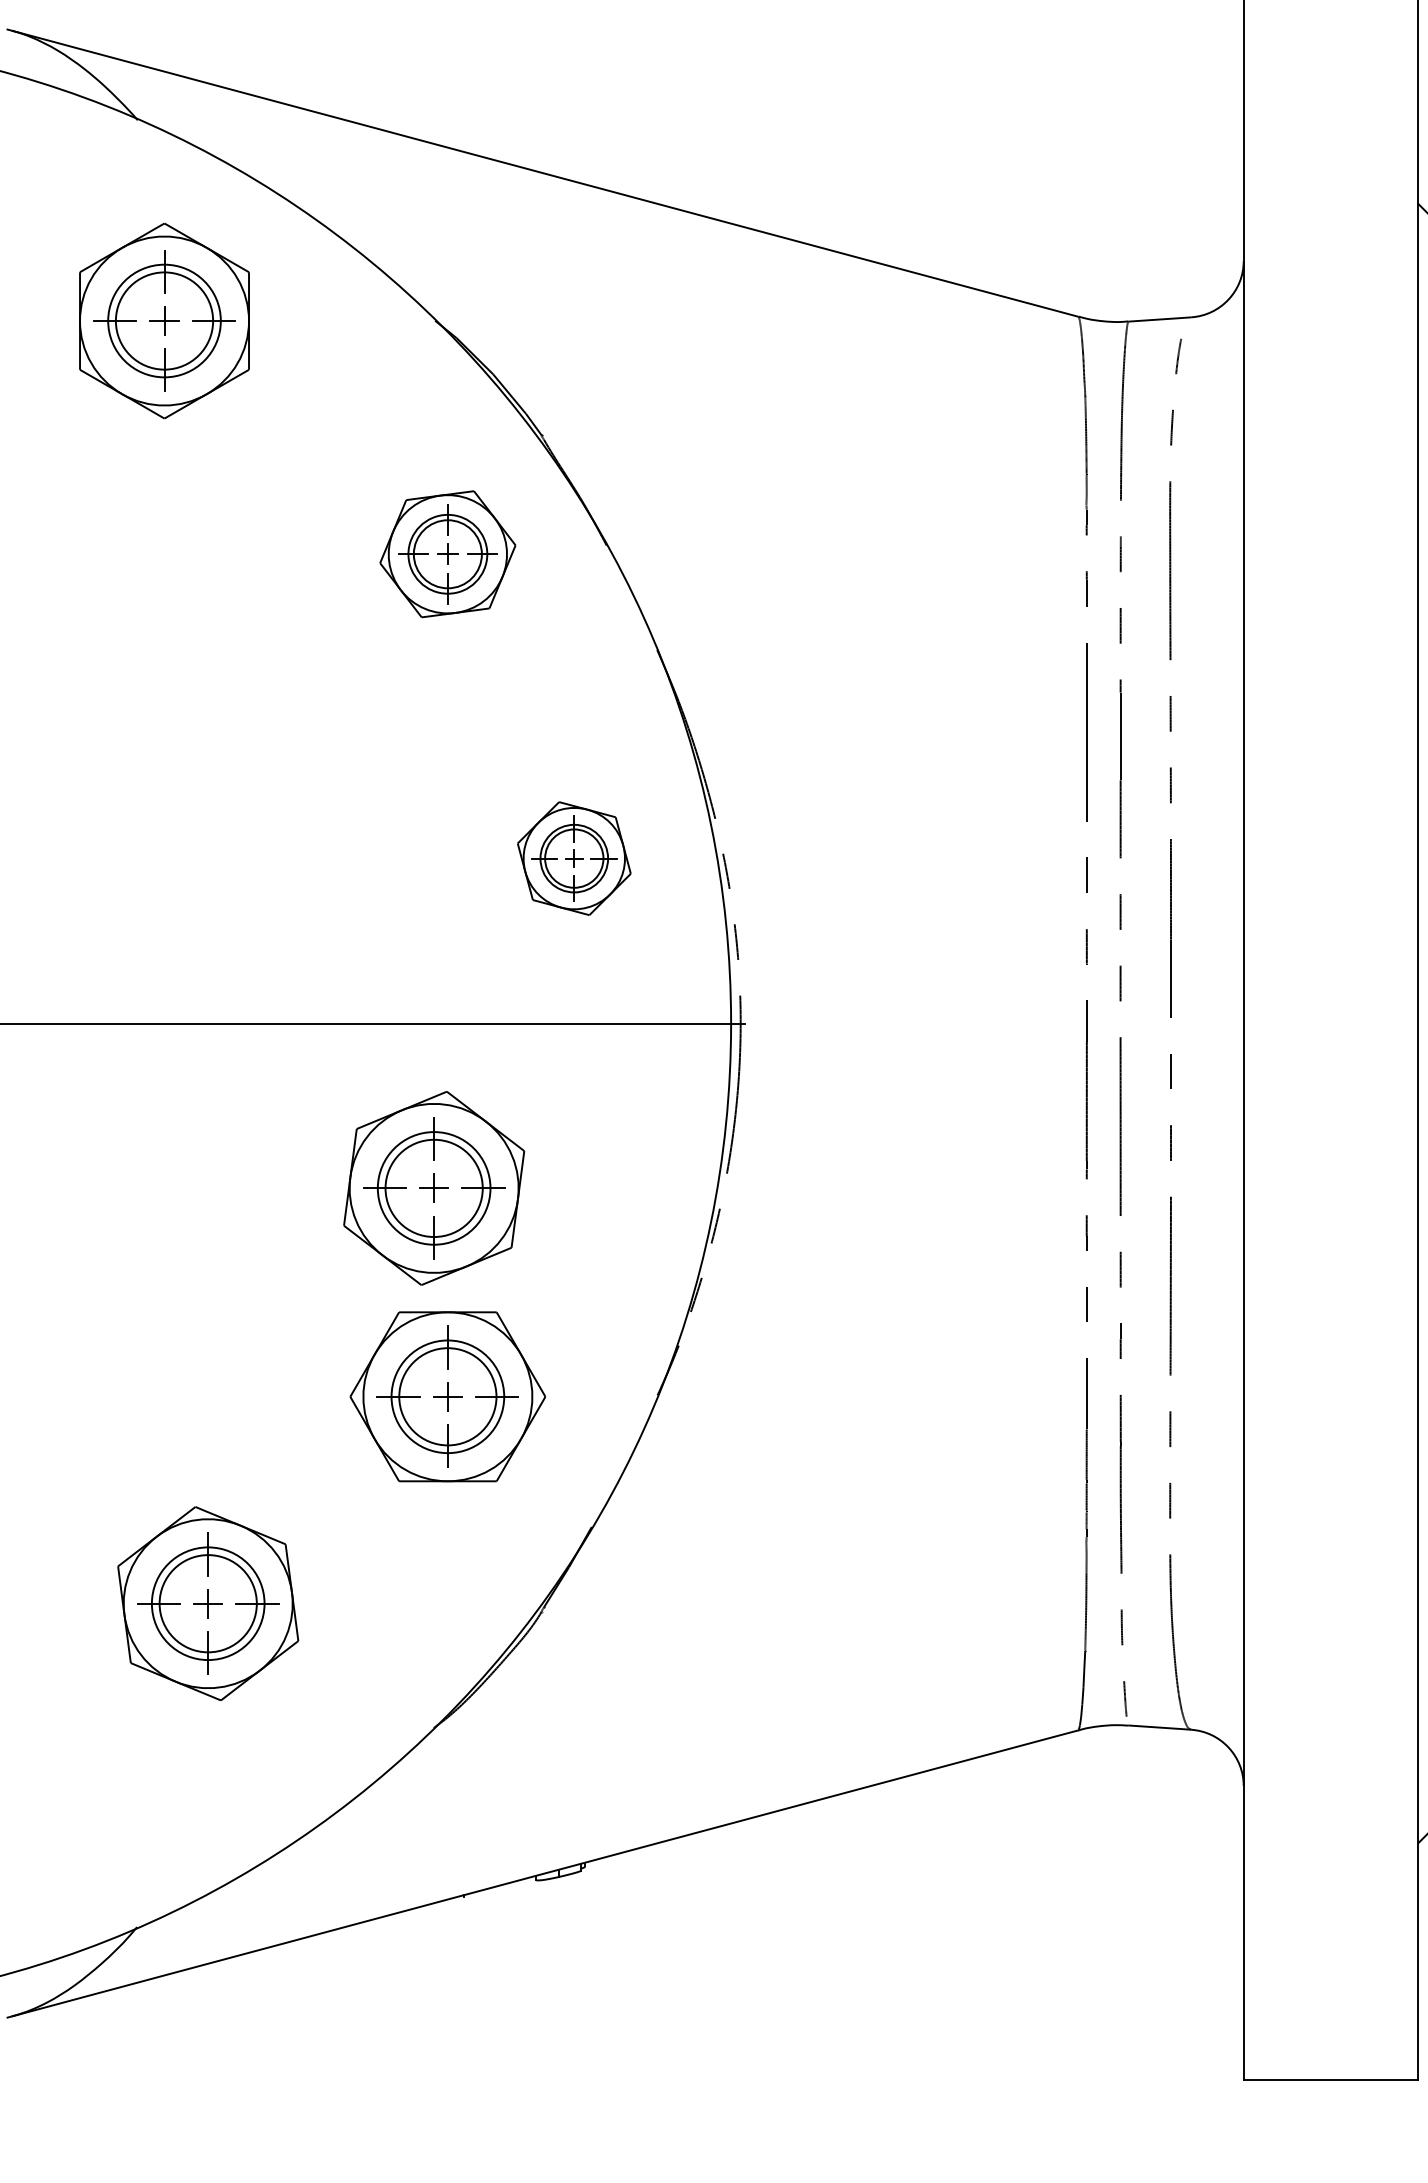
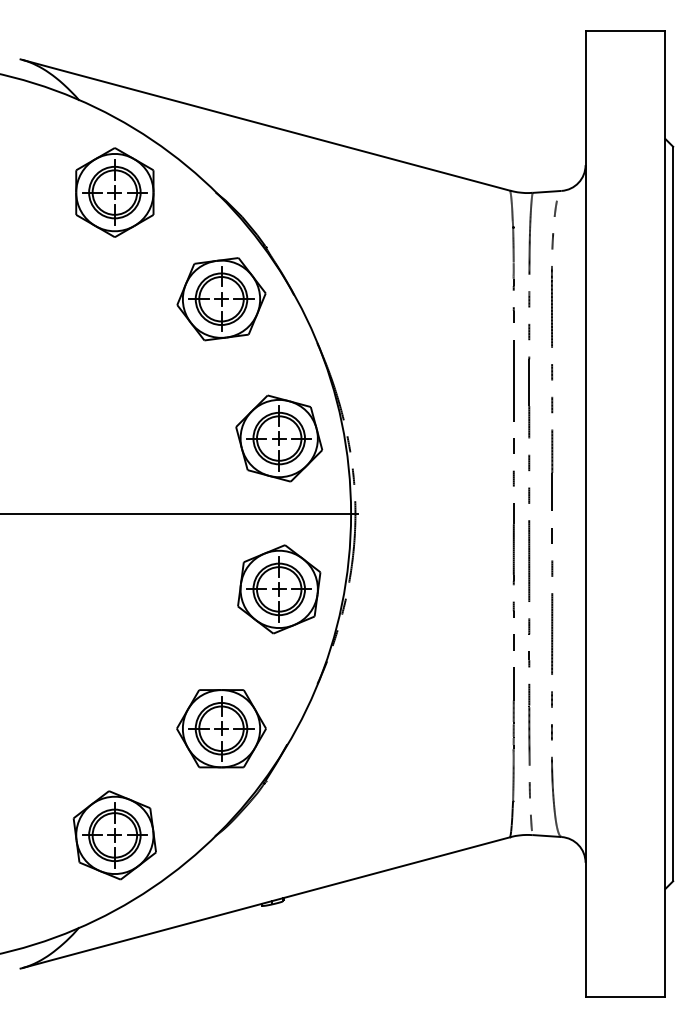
part: (163, 320) -> (114, 192), moved
part: (447, 554) -> (221, 299), size x1.43
part: (574, 858) -> (279, 438), size x1.67
part: (434, 1188) -> (279, 589), moved
part: (447, 1396) -> (221, 728), moved
part: (207, 1603) -> (114, 835), moved

